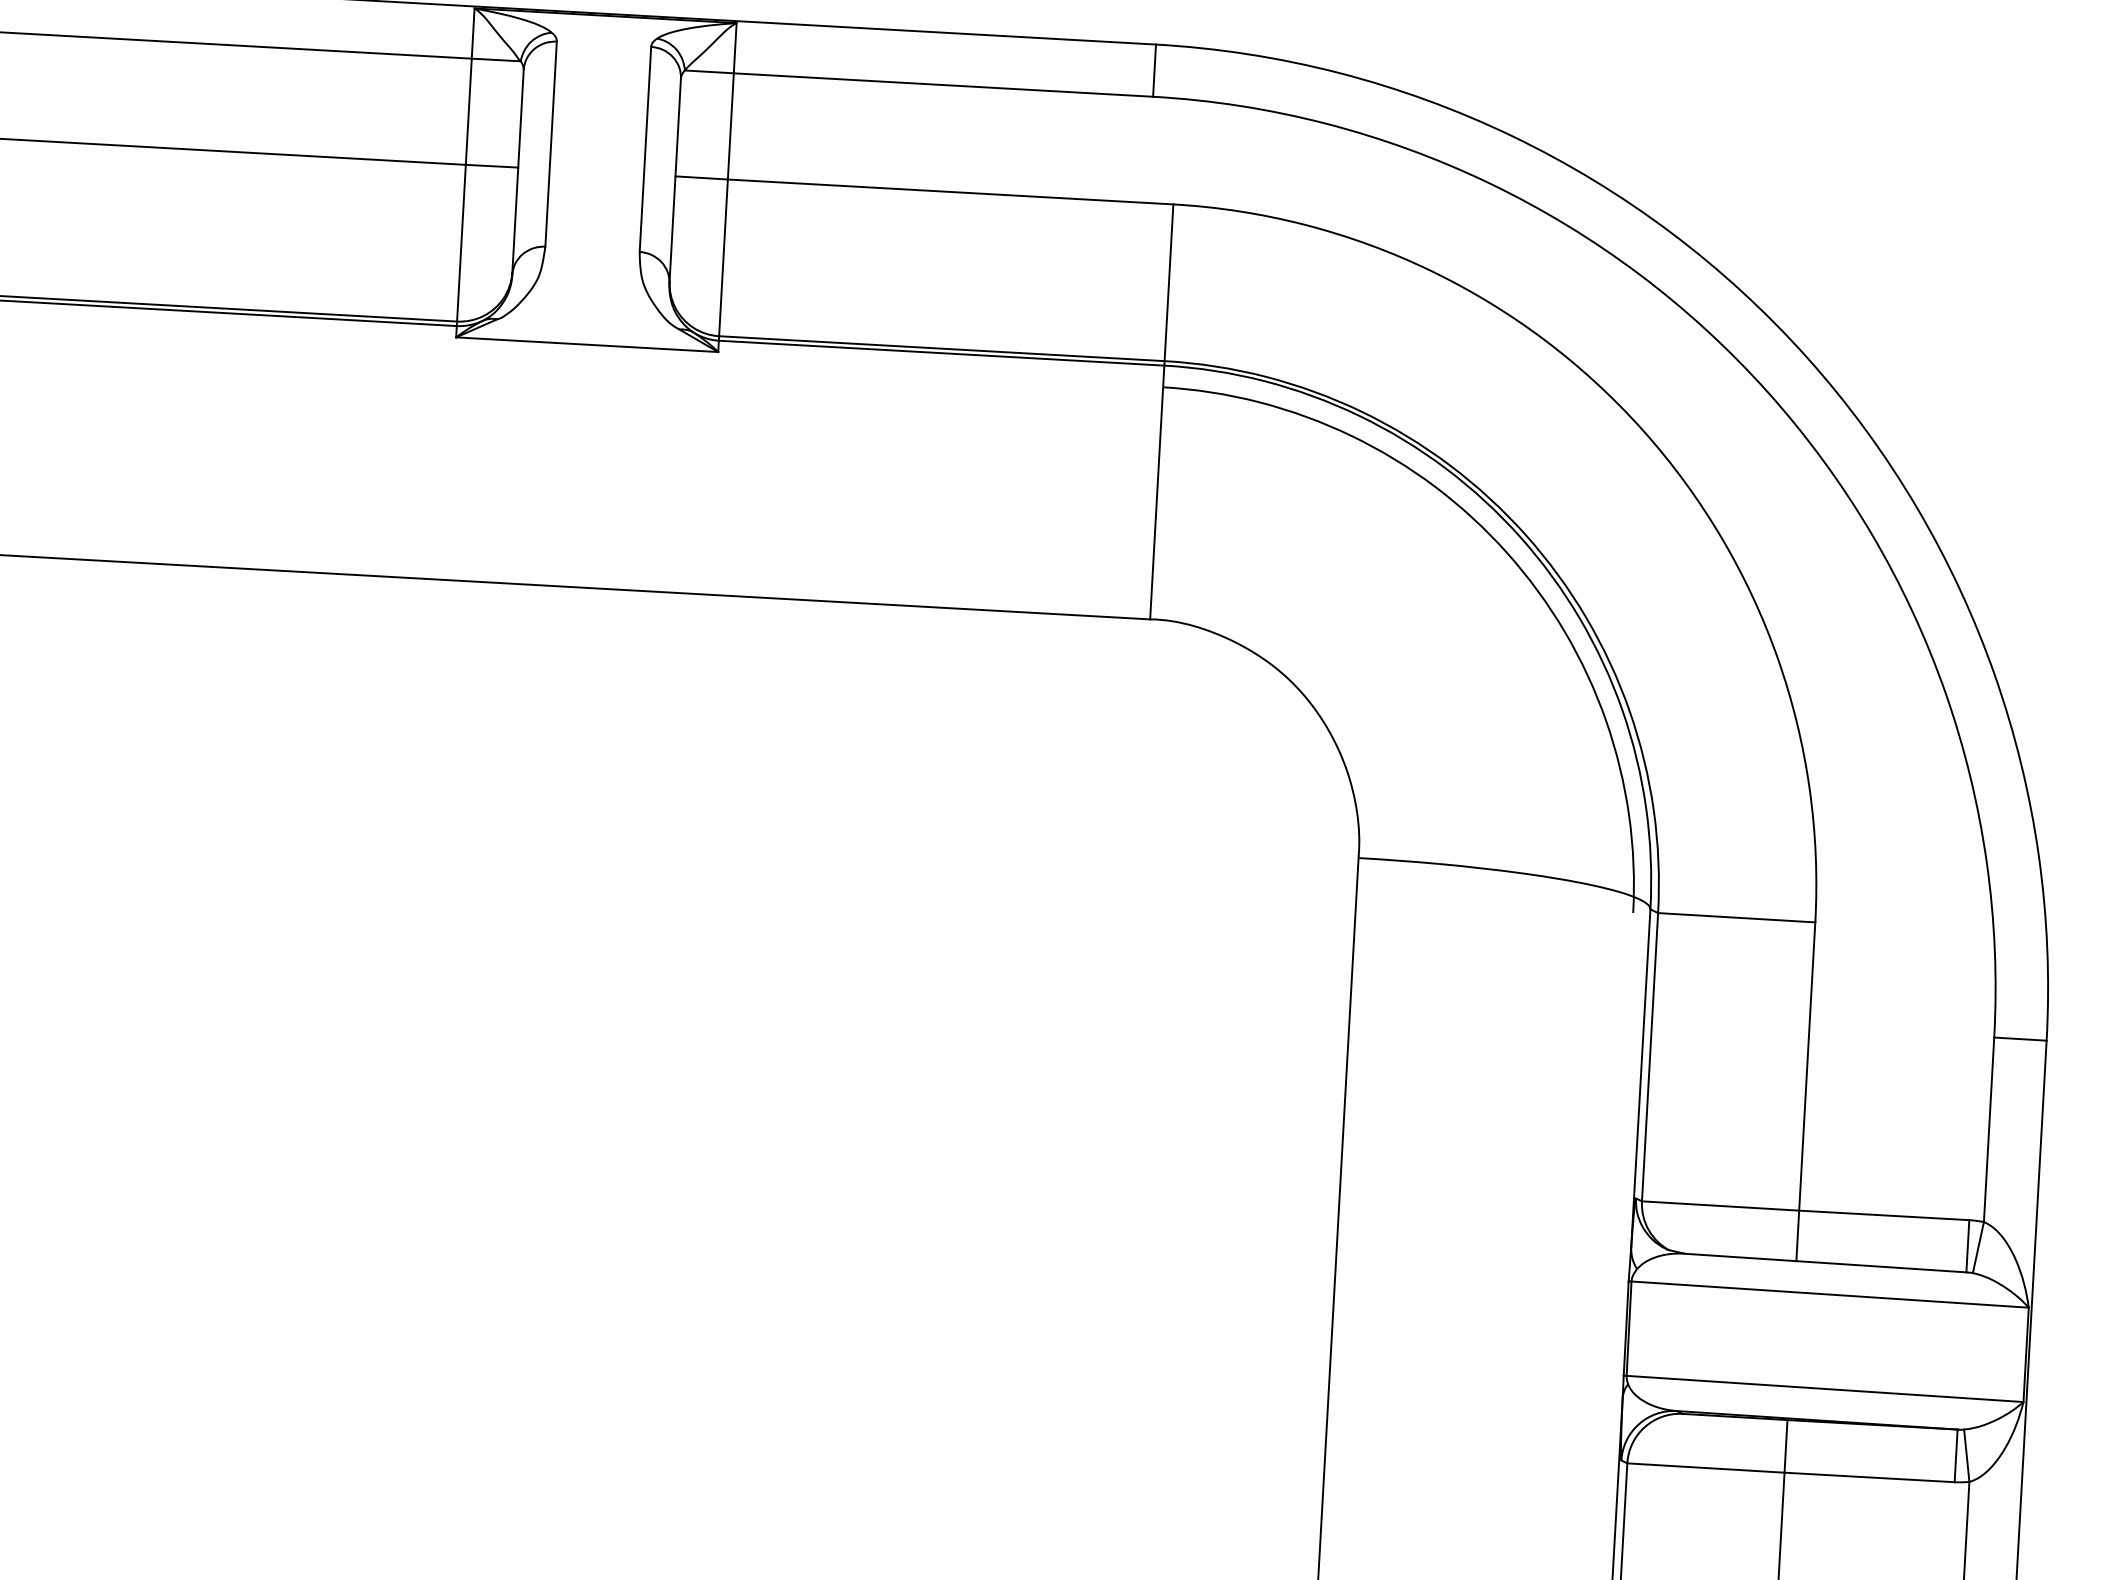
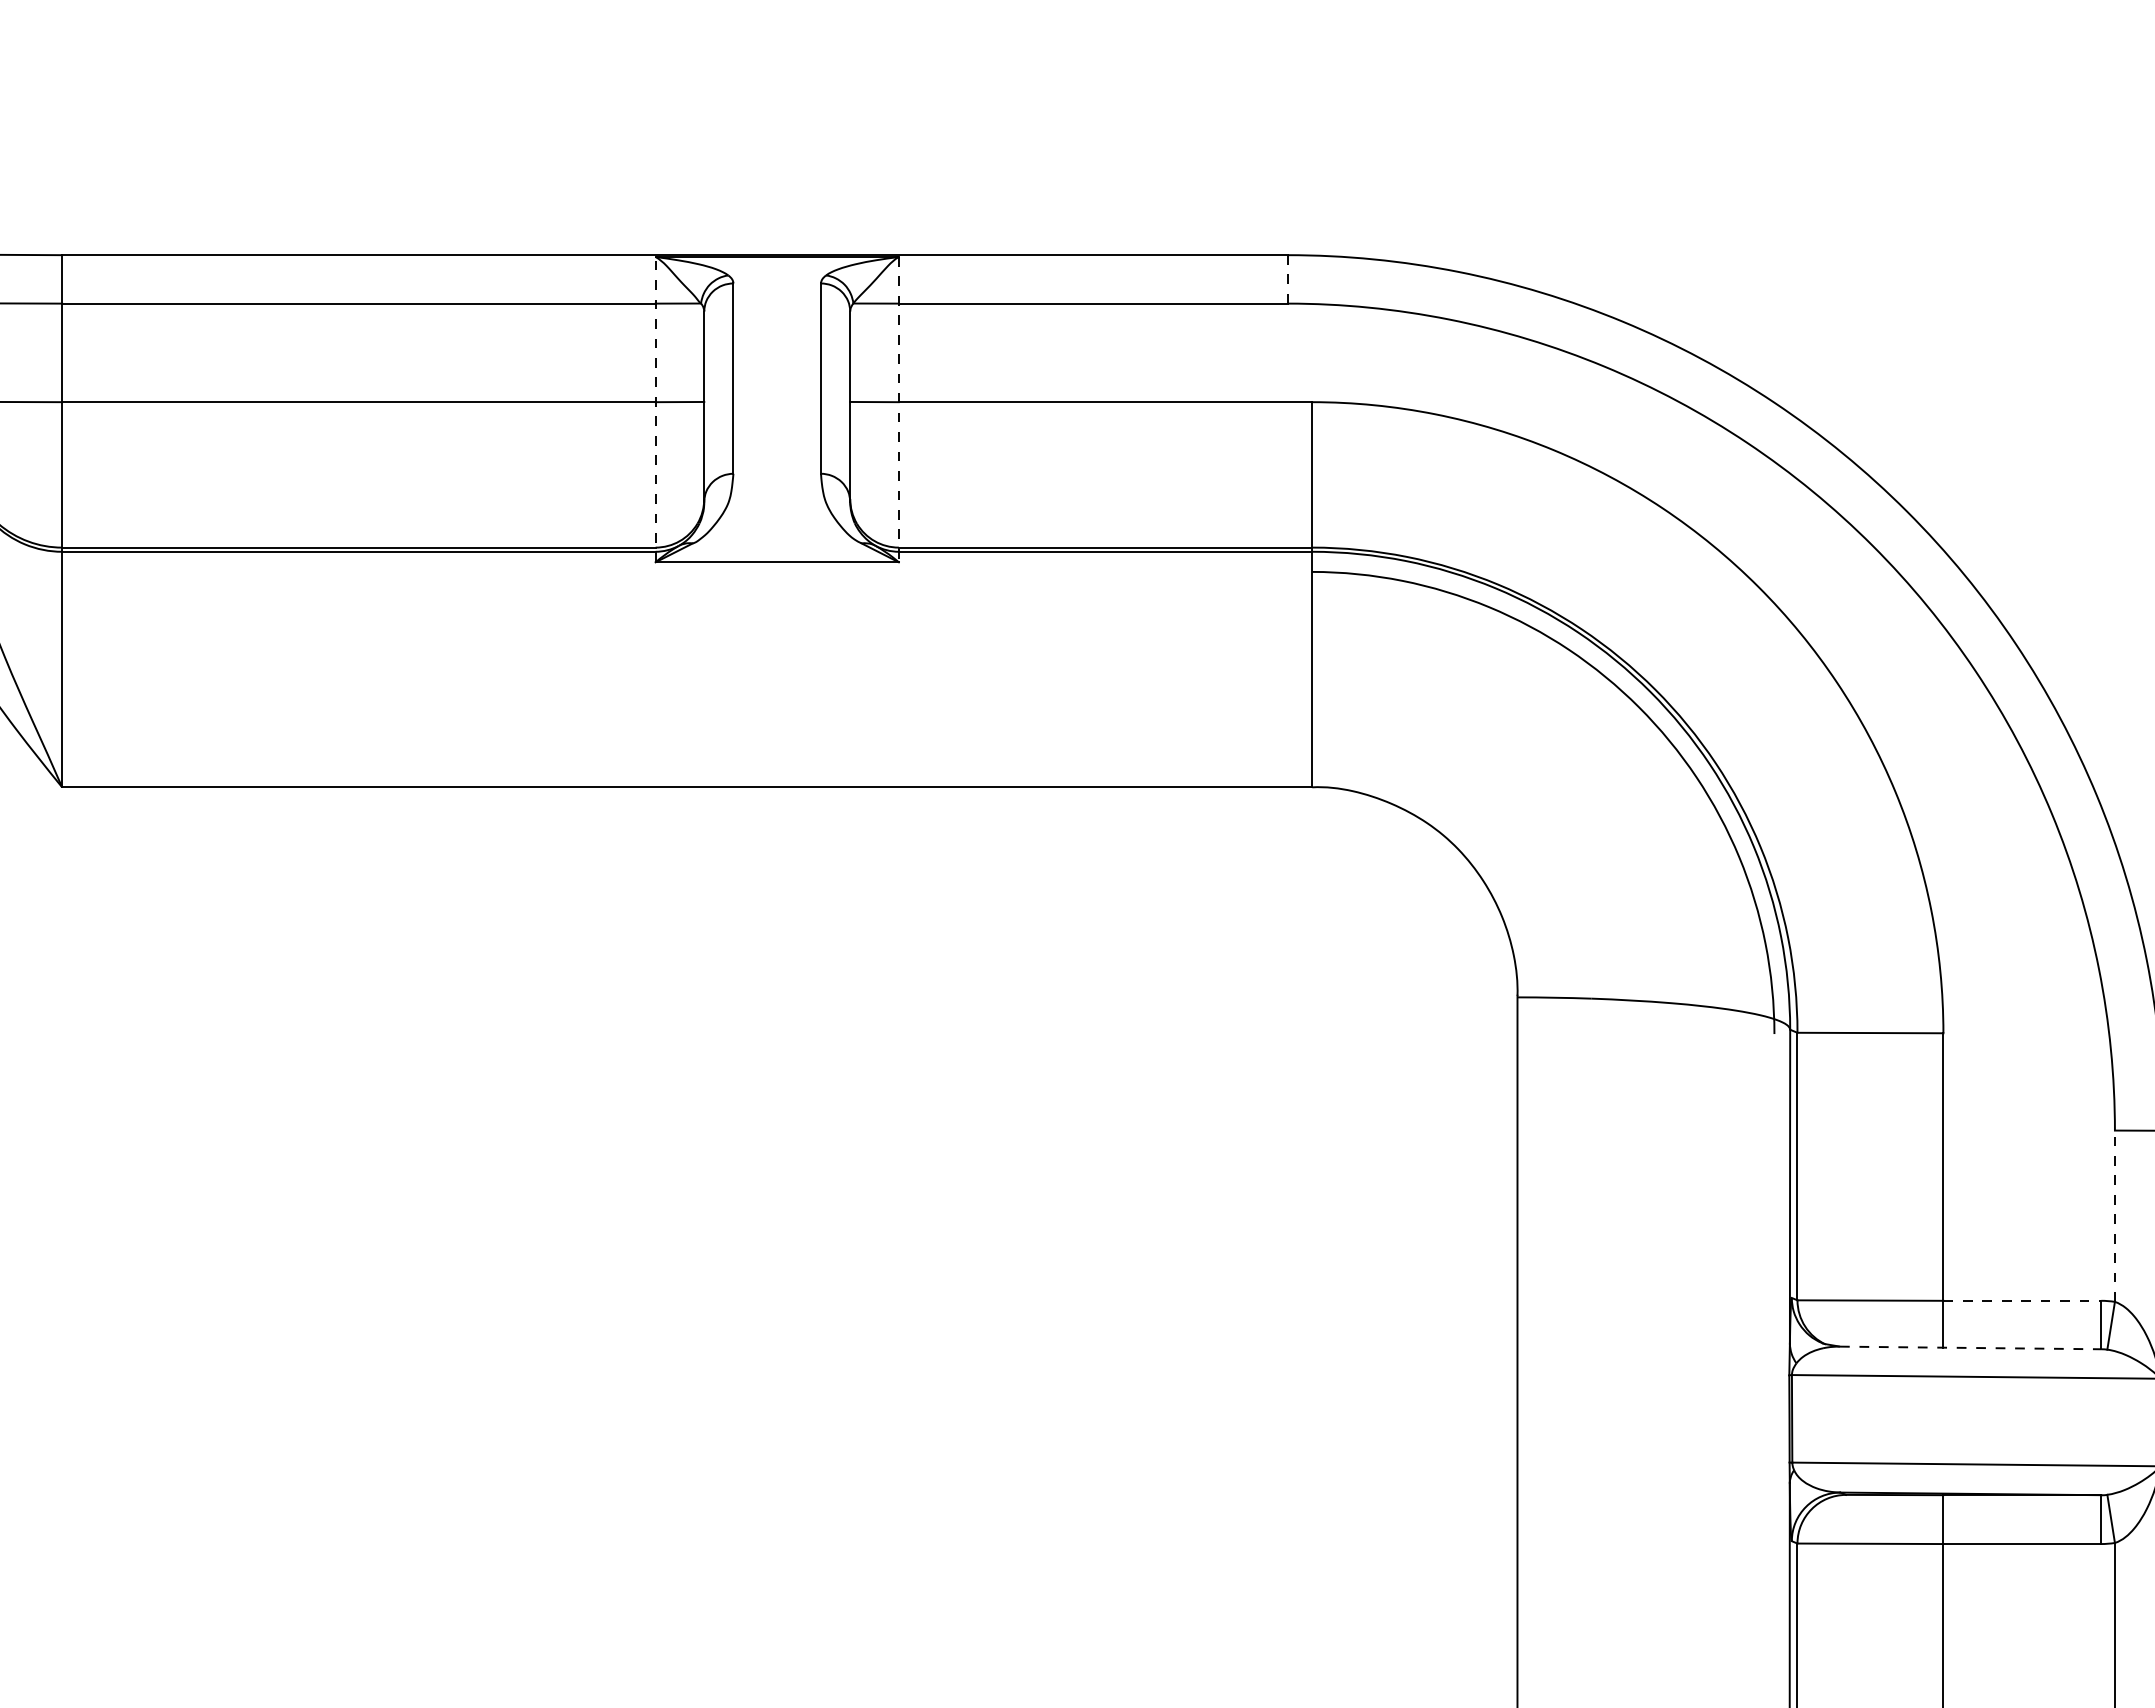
line: (1154, 69) -> (1287, 278), solid -> dashed
line: (465, 172) -> (655, 409), solid -> dashed
line: (727, 187) -> (898, 409), solid -> dashed
line: (1988, 1130) -> (2114, 1216), solid -> dashed
line: (1884, 1215) -> (2022, 1300), solid -> dashed
line: (1825, 1262) -> (1970, 1347), solid -> dashed

